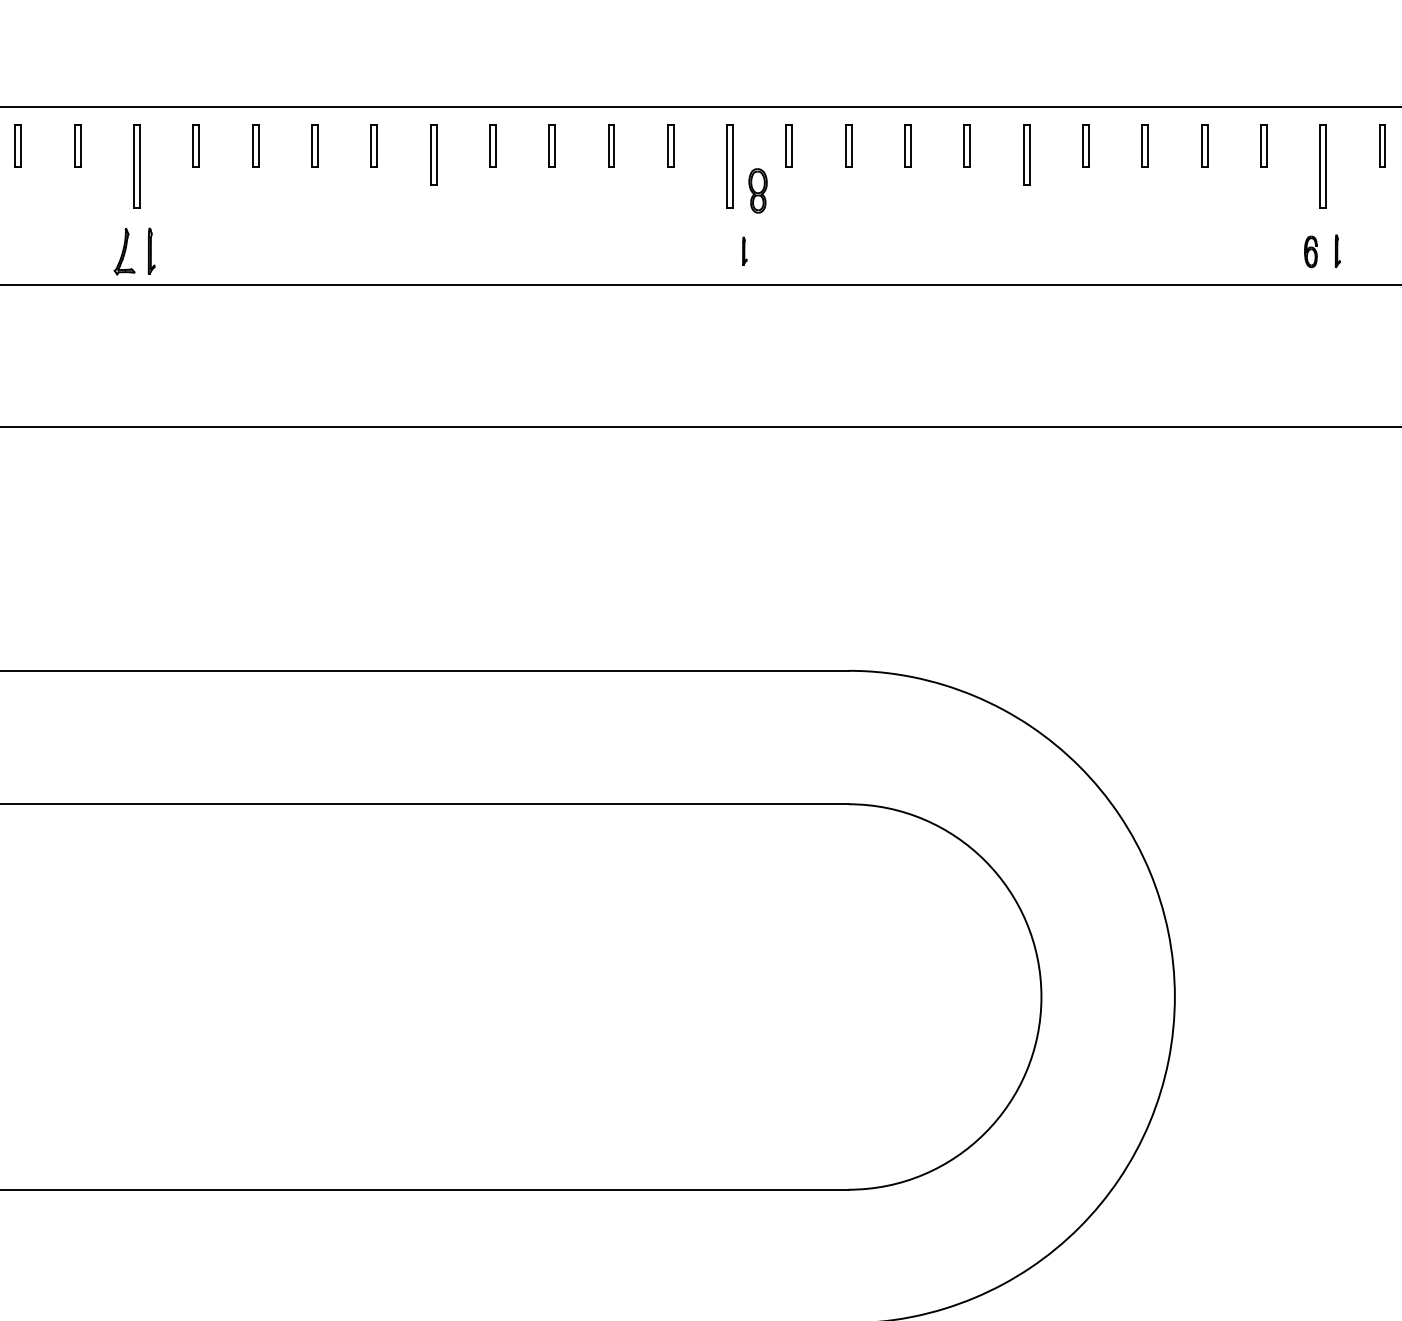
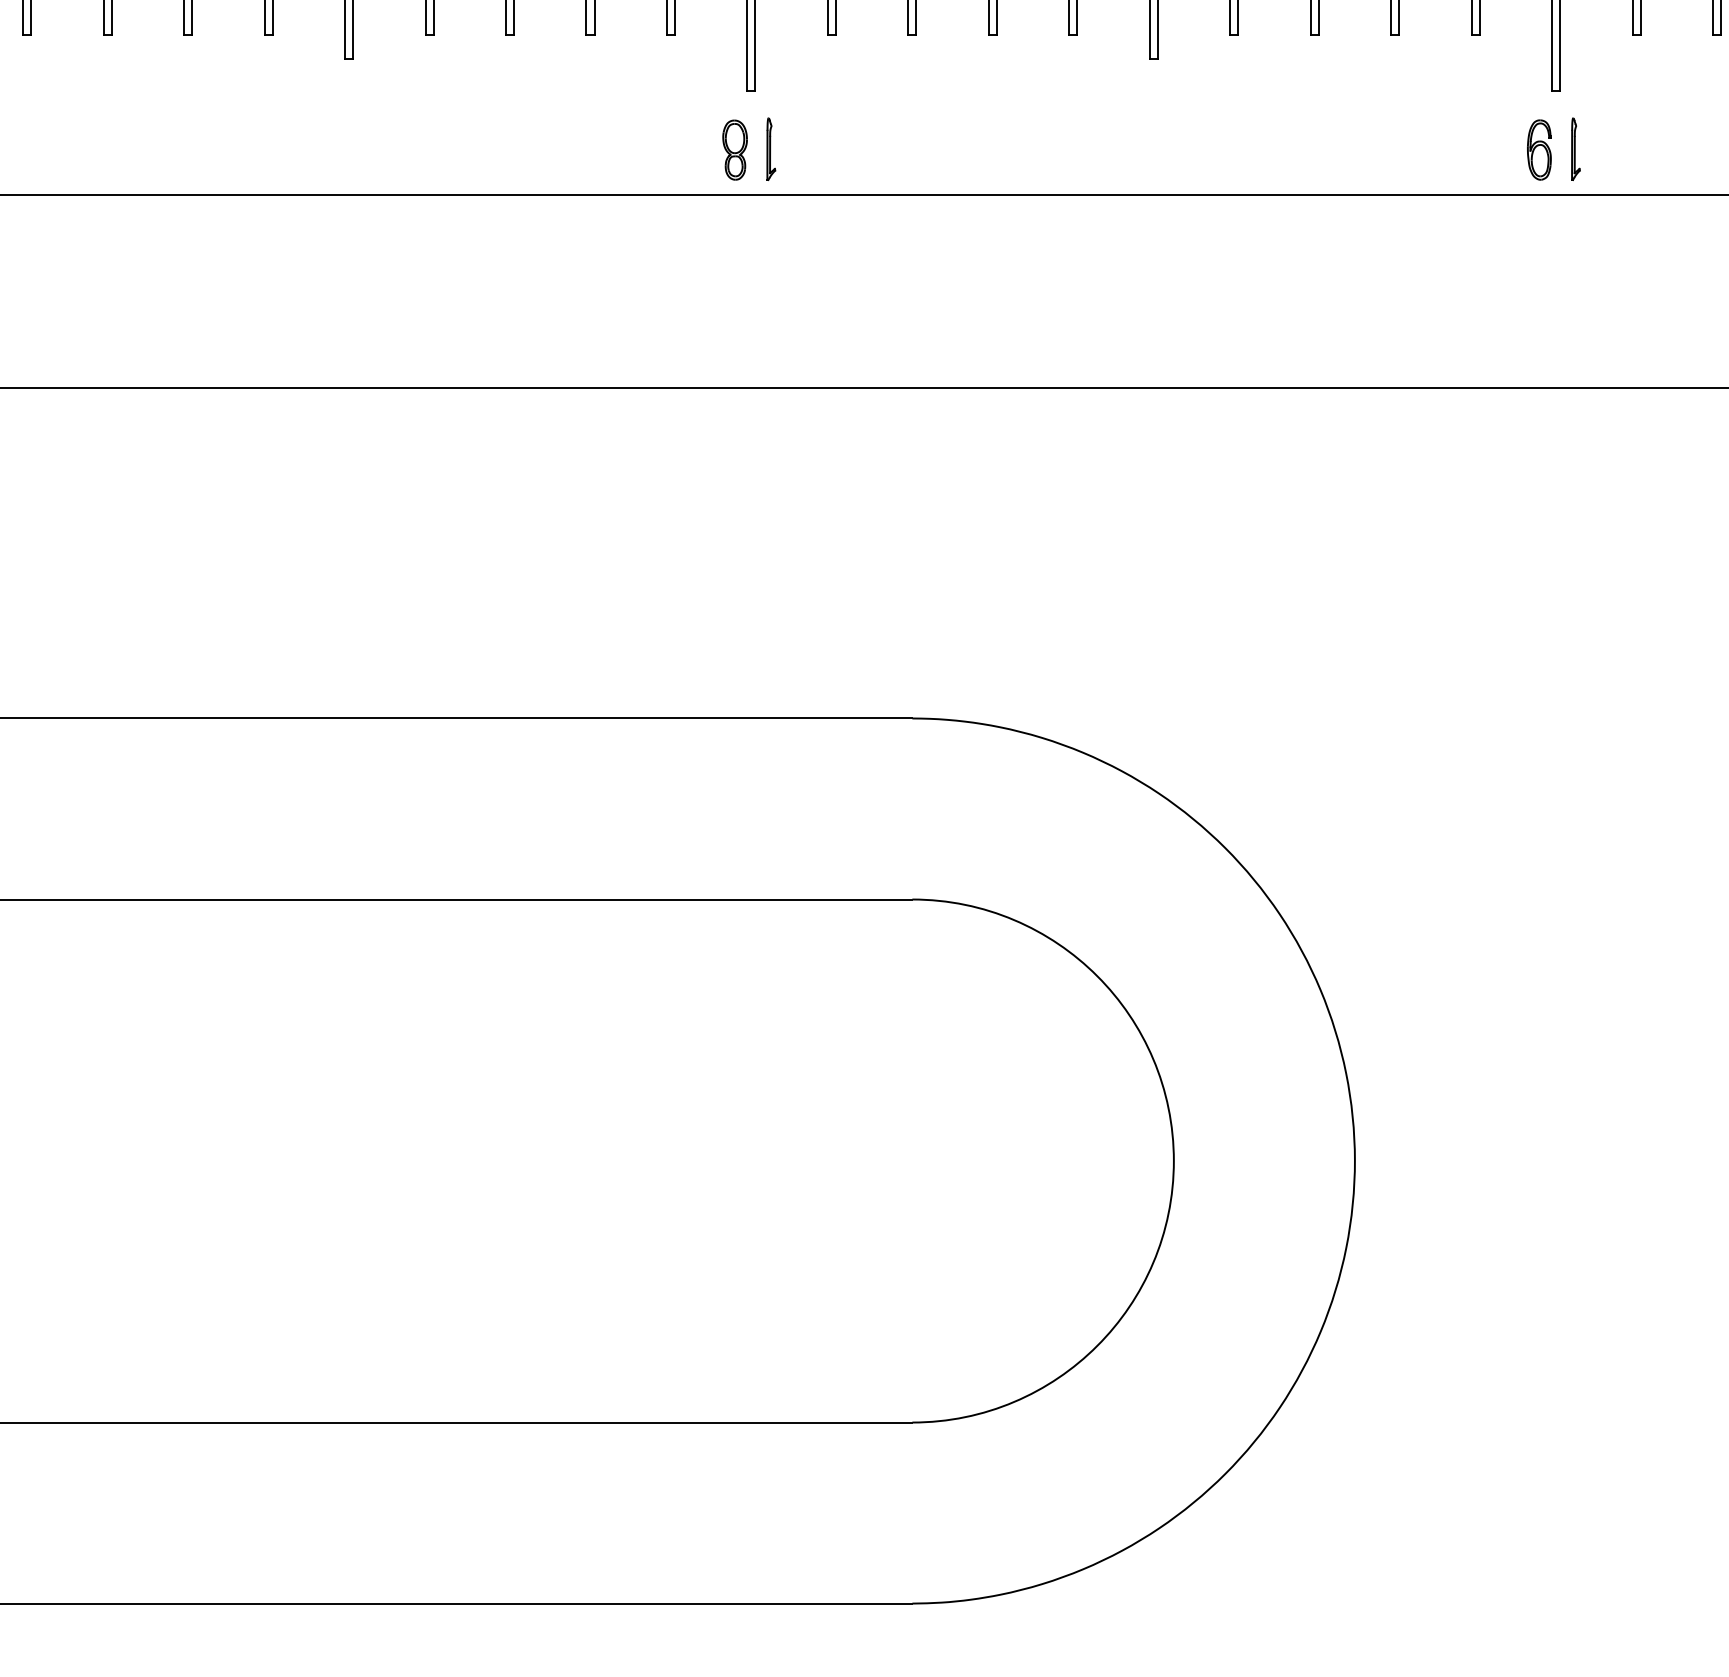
part: (757, 190) -> (734, 149), moved
part: (744, 250) -> (770, 148), size x1.67
part: (1337, 250) -> (1575, 148), size x1.43
part: (1310, 251) -> (1538, 149), size x1.43

